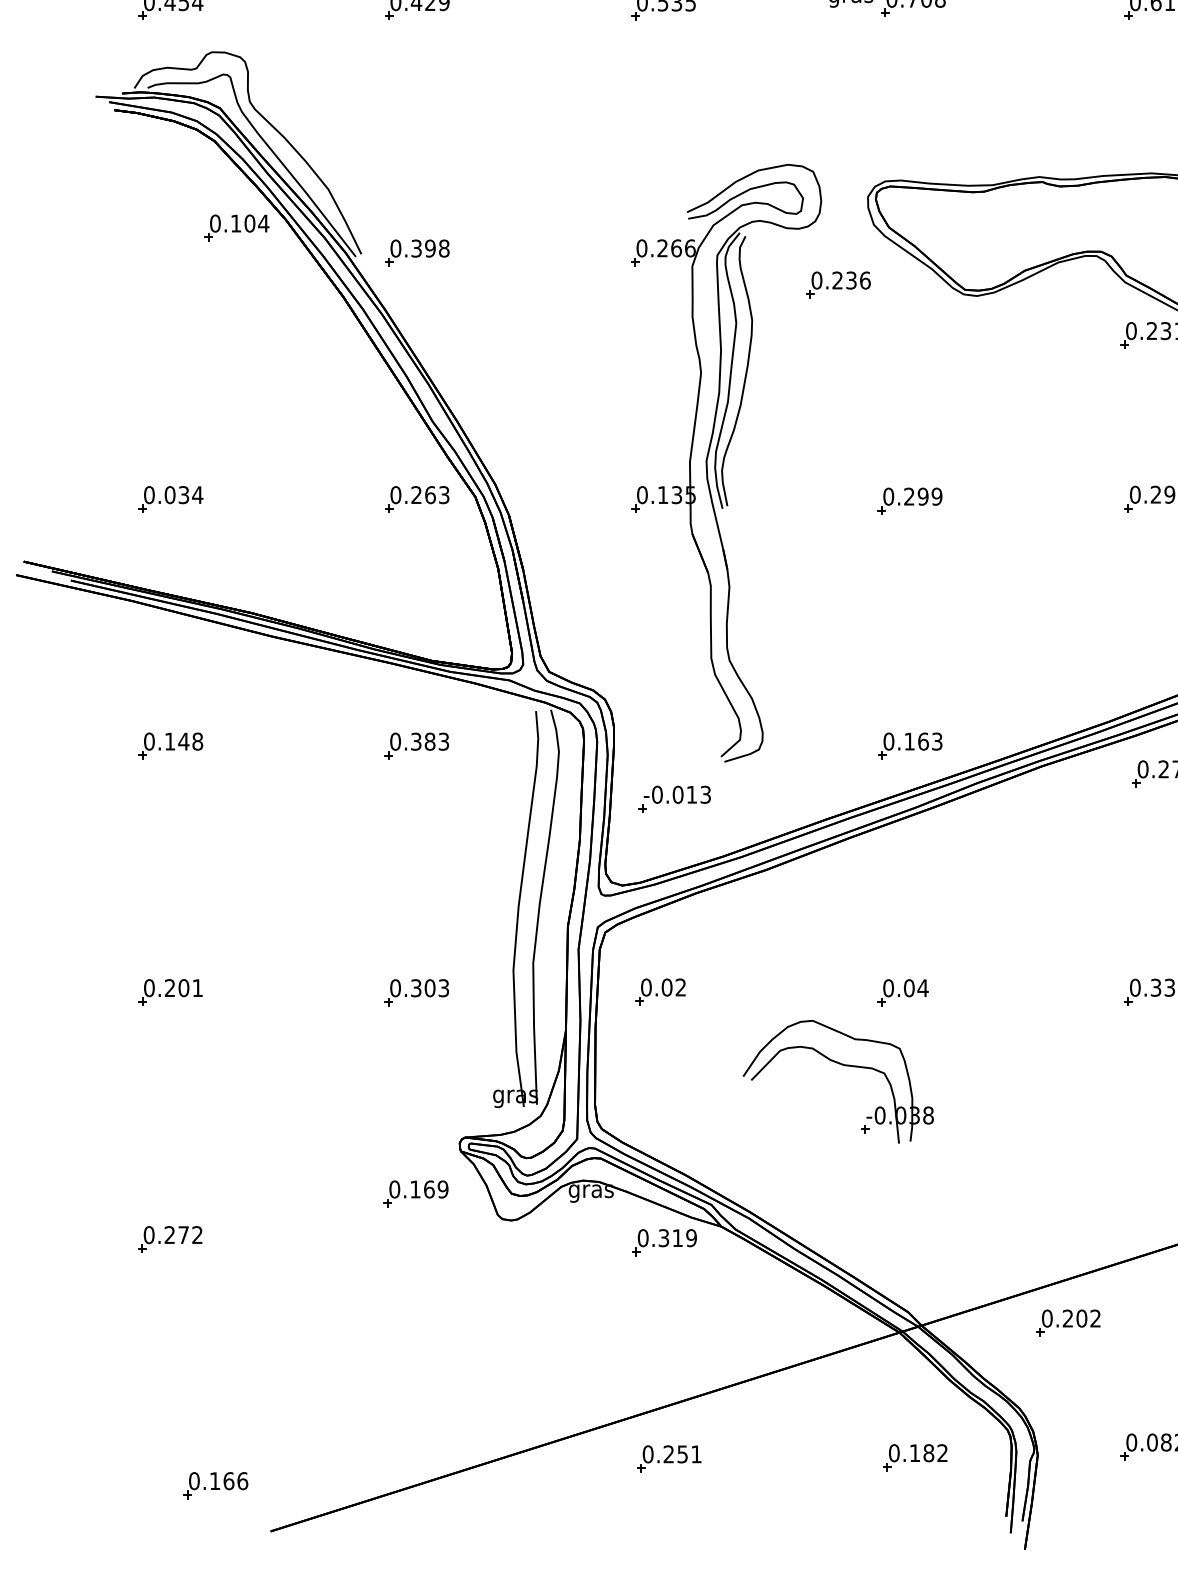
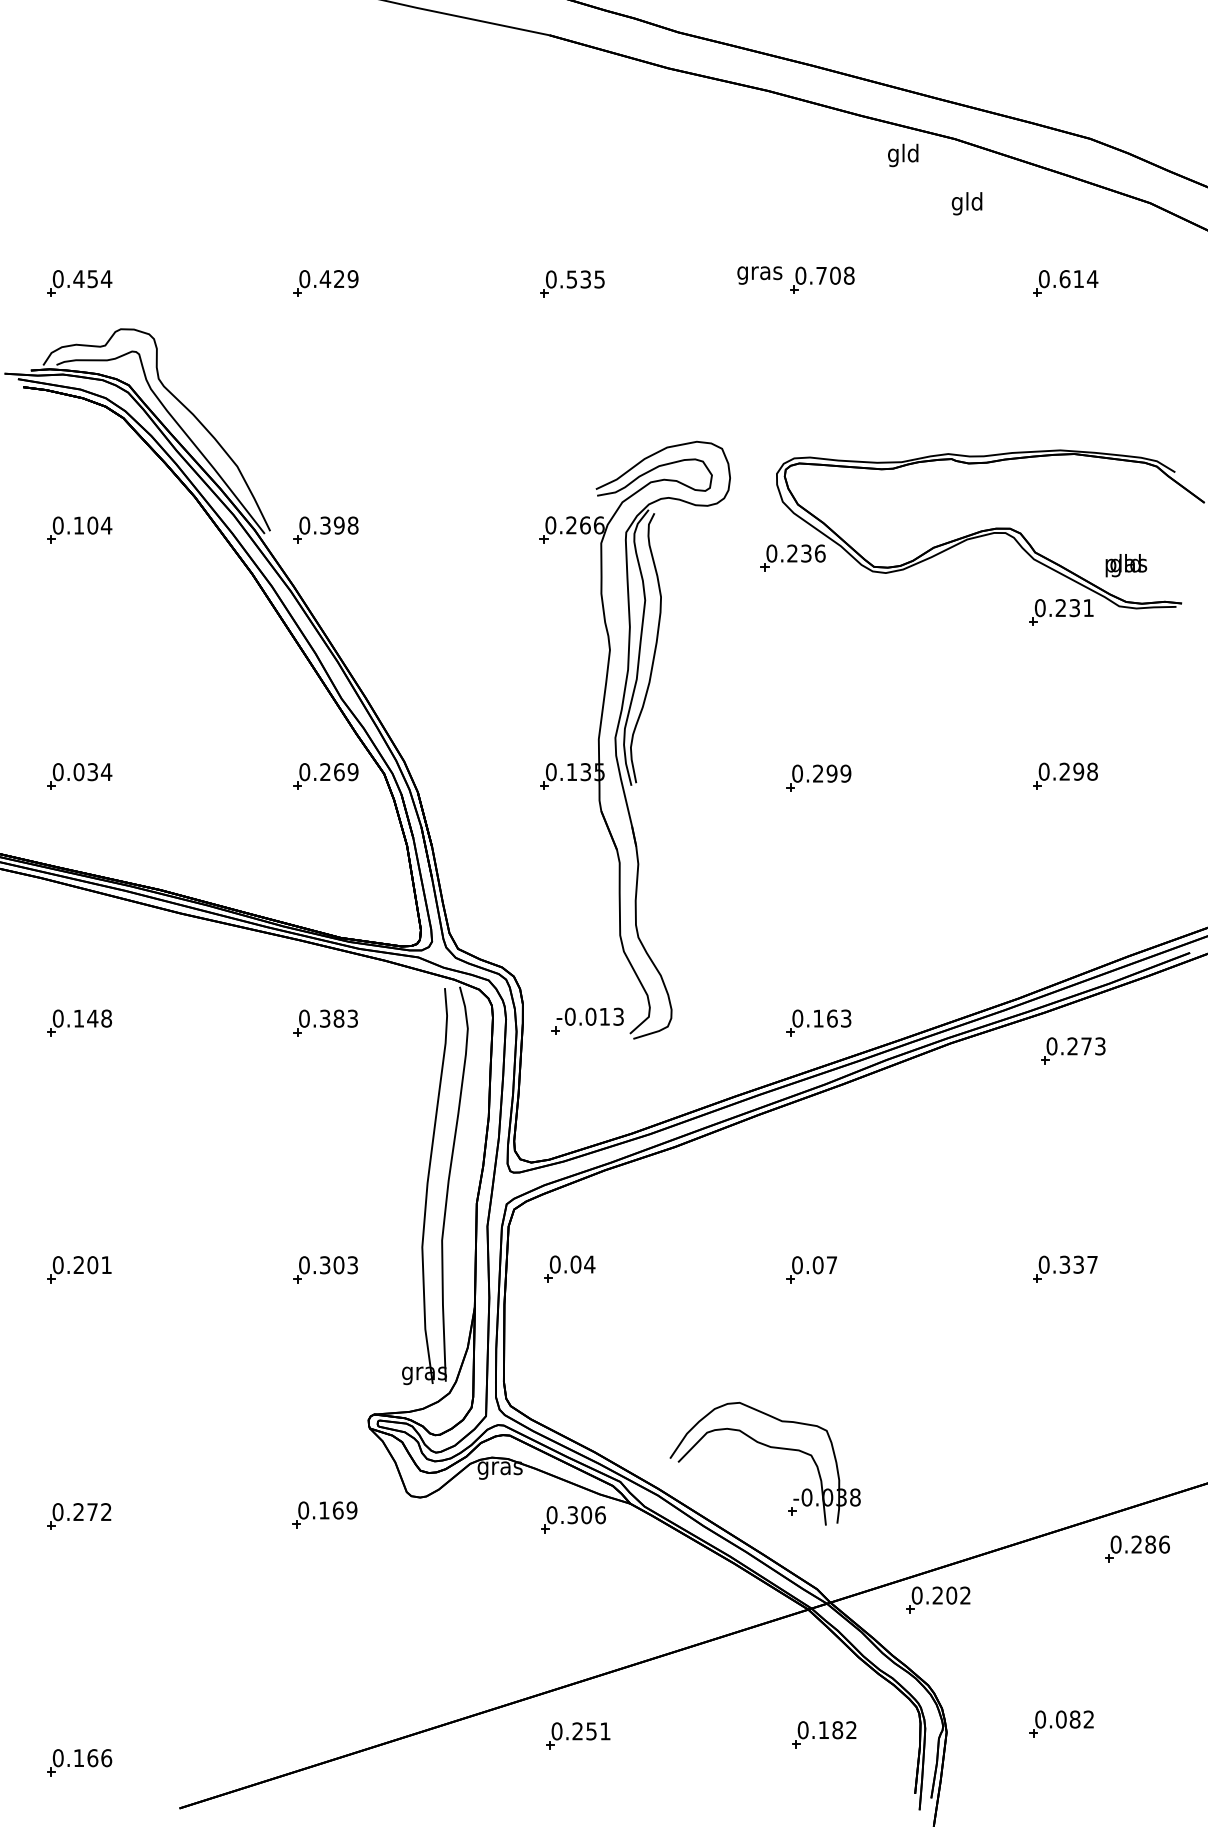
part: (236, 227) -> (79, 529), moved
part: (837, 284) -> (792, 557), moved
text: (443, 494) -> (352, 771), 0.263 -> 0.269
part: (674, 798) -> (587, 1020), moved
text: (680, 987) -> (589, 1264), 0.02 -> 0.04
text: (922, 987) -> (831, 1264), 0.04 -> 0.07
part: (841, 1065) -> (768, 1447), moved
part: (415, 1193) -> (324, 1514), moved
text: (684, 1238) -> (593, 1515), 0.319 -> 0.306
part: (1068, 1322) -> (938, 1599), moved
part: (215, 1485) -> (79, 1762), moved

